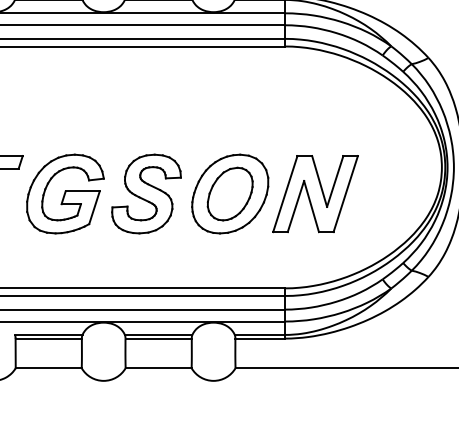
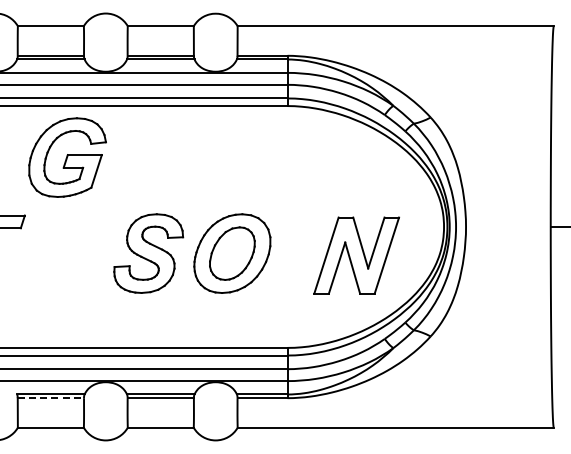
part: (65, 193) -> (67, 157), moved
part: (315, 193) -> (356, 255), moved
line: (49, 338) -> (51, 398), solid -> dashed

